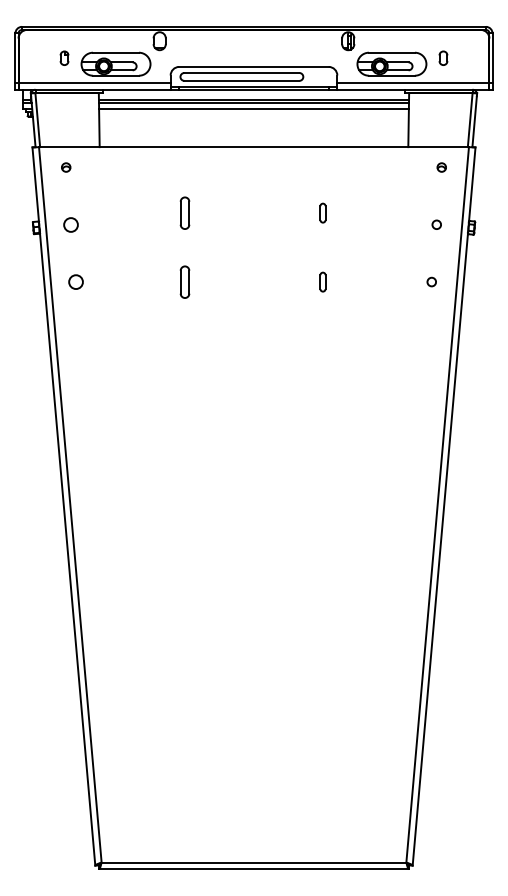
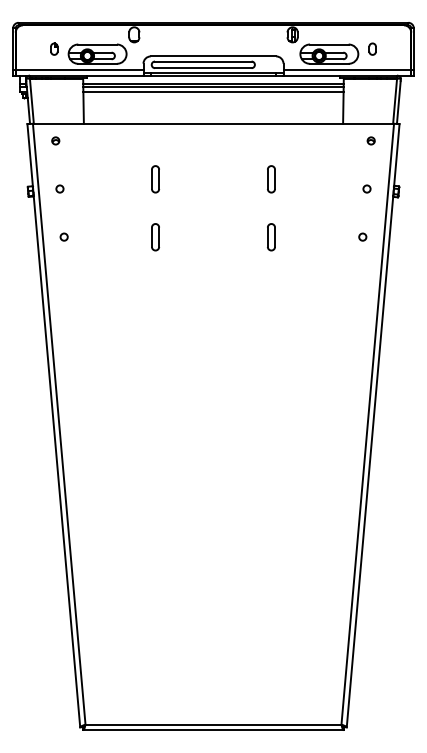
part: (322, 212) -> (271, 178), size x1.67
circle: (71, 224) -> (60, 188), size x0.62
circle: (76, 281) -> (64, 236), size x0.62
part: (322, 281) -> (271, 236), size x1.67

